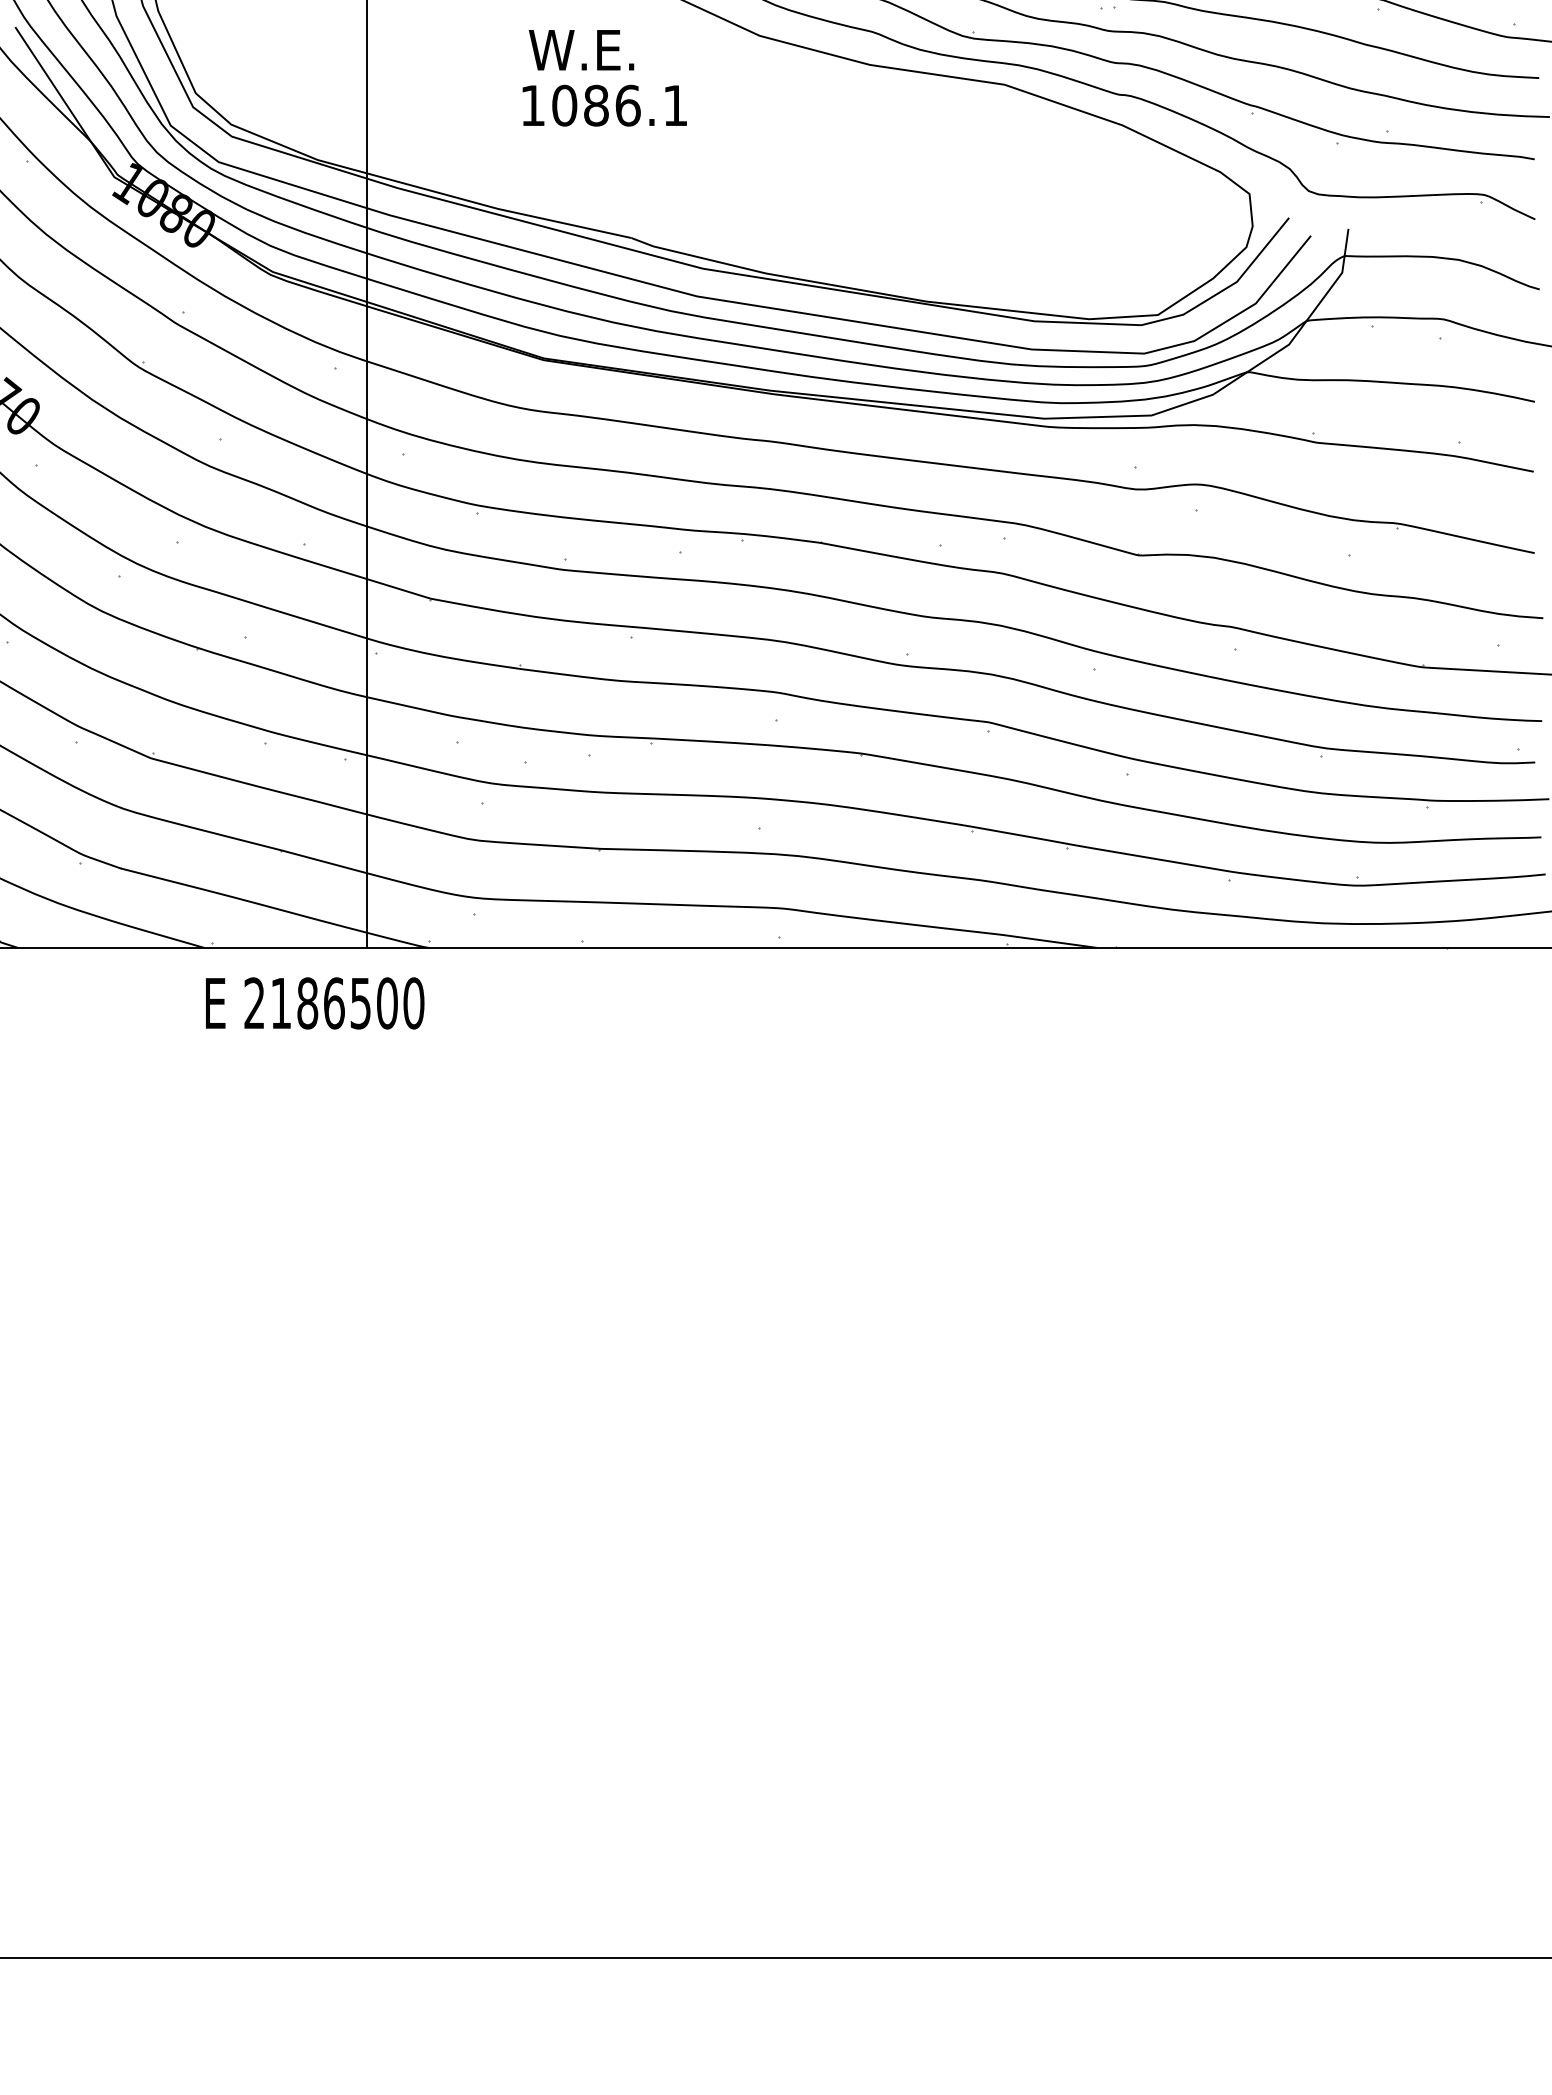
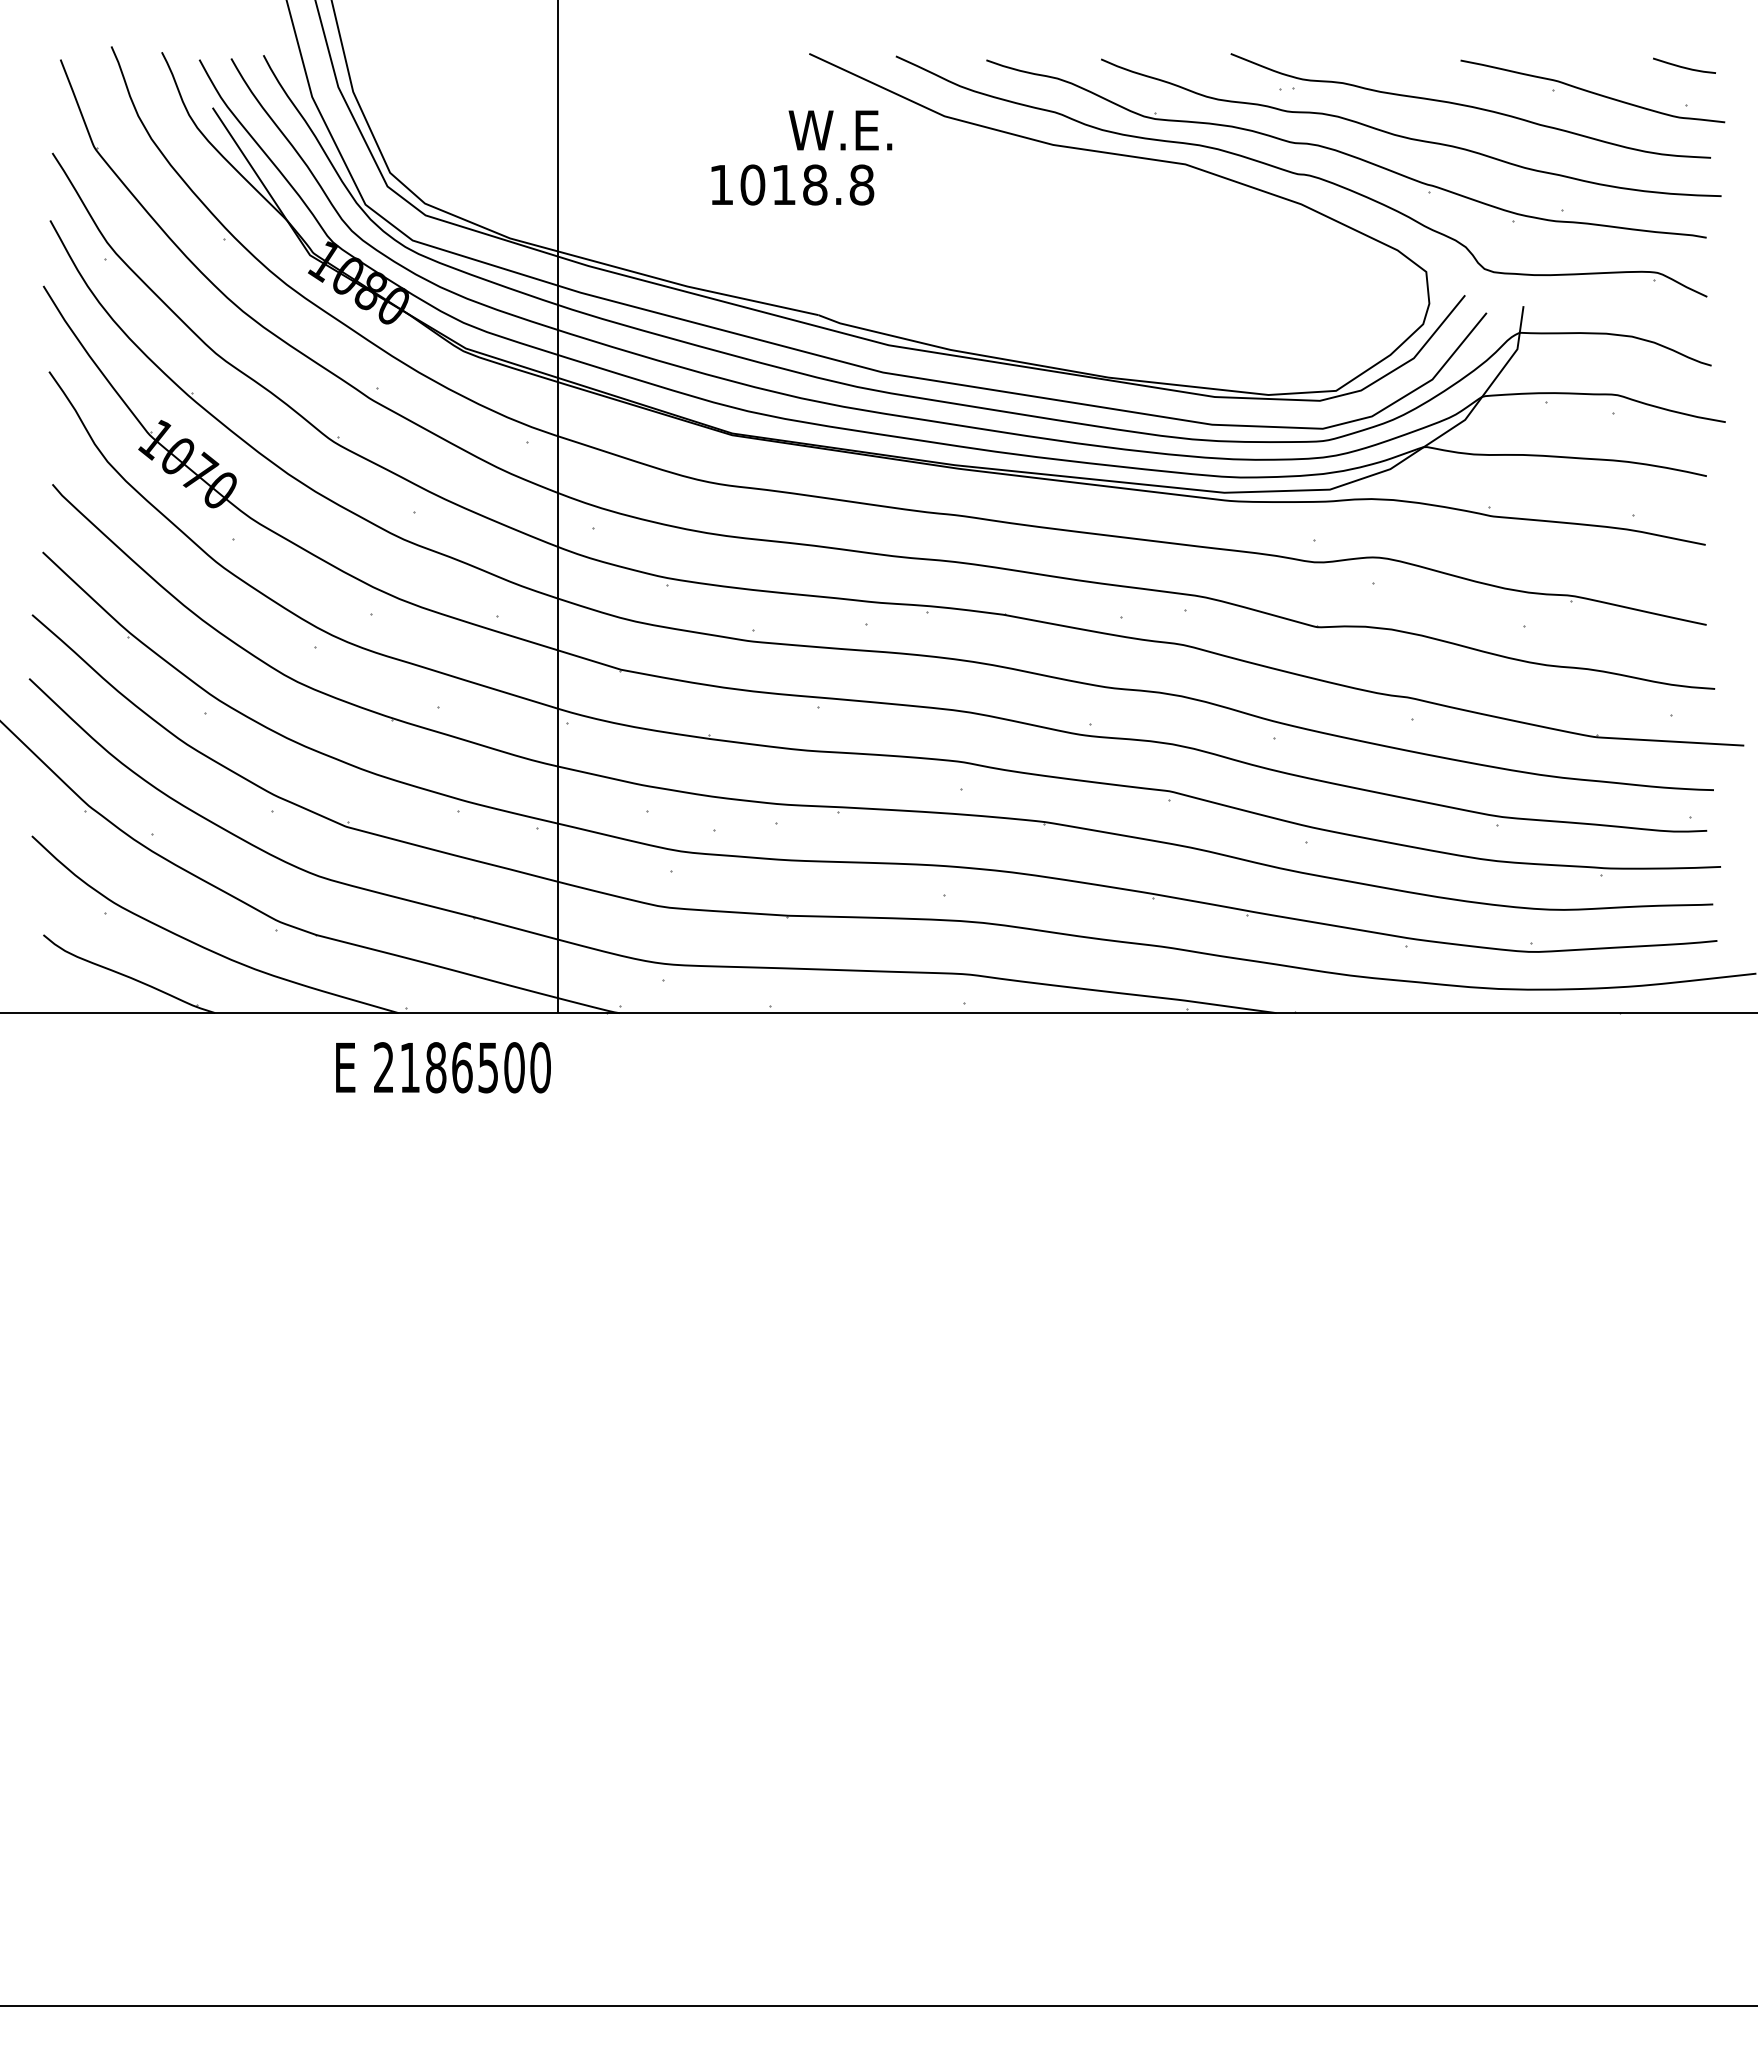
text: (581, 50) -> (840, 130), moved
text: (636, 105) -> (823, 184), 1086.1 -> 1018.8
text: (315, 1003) -> (443, 1067), moved

